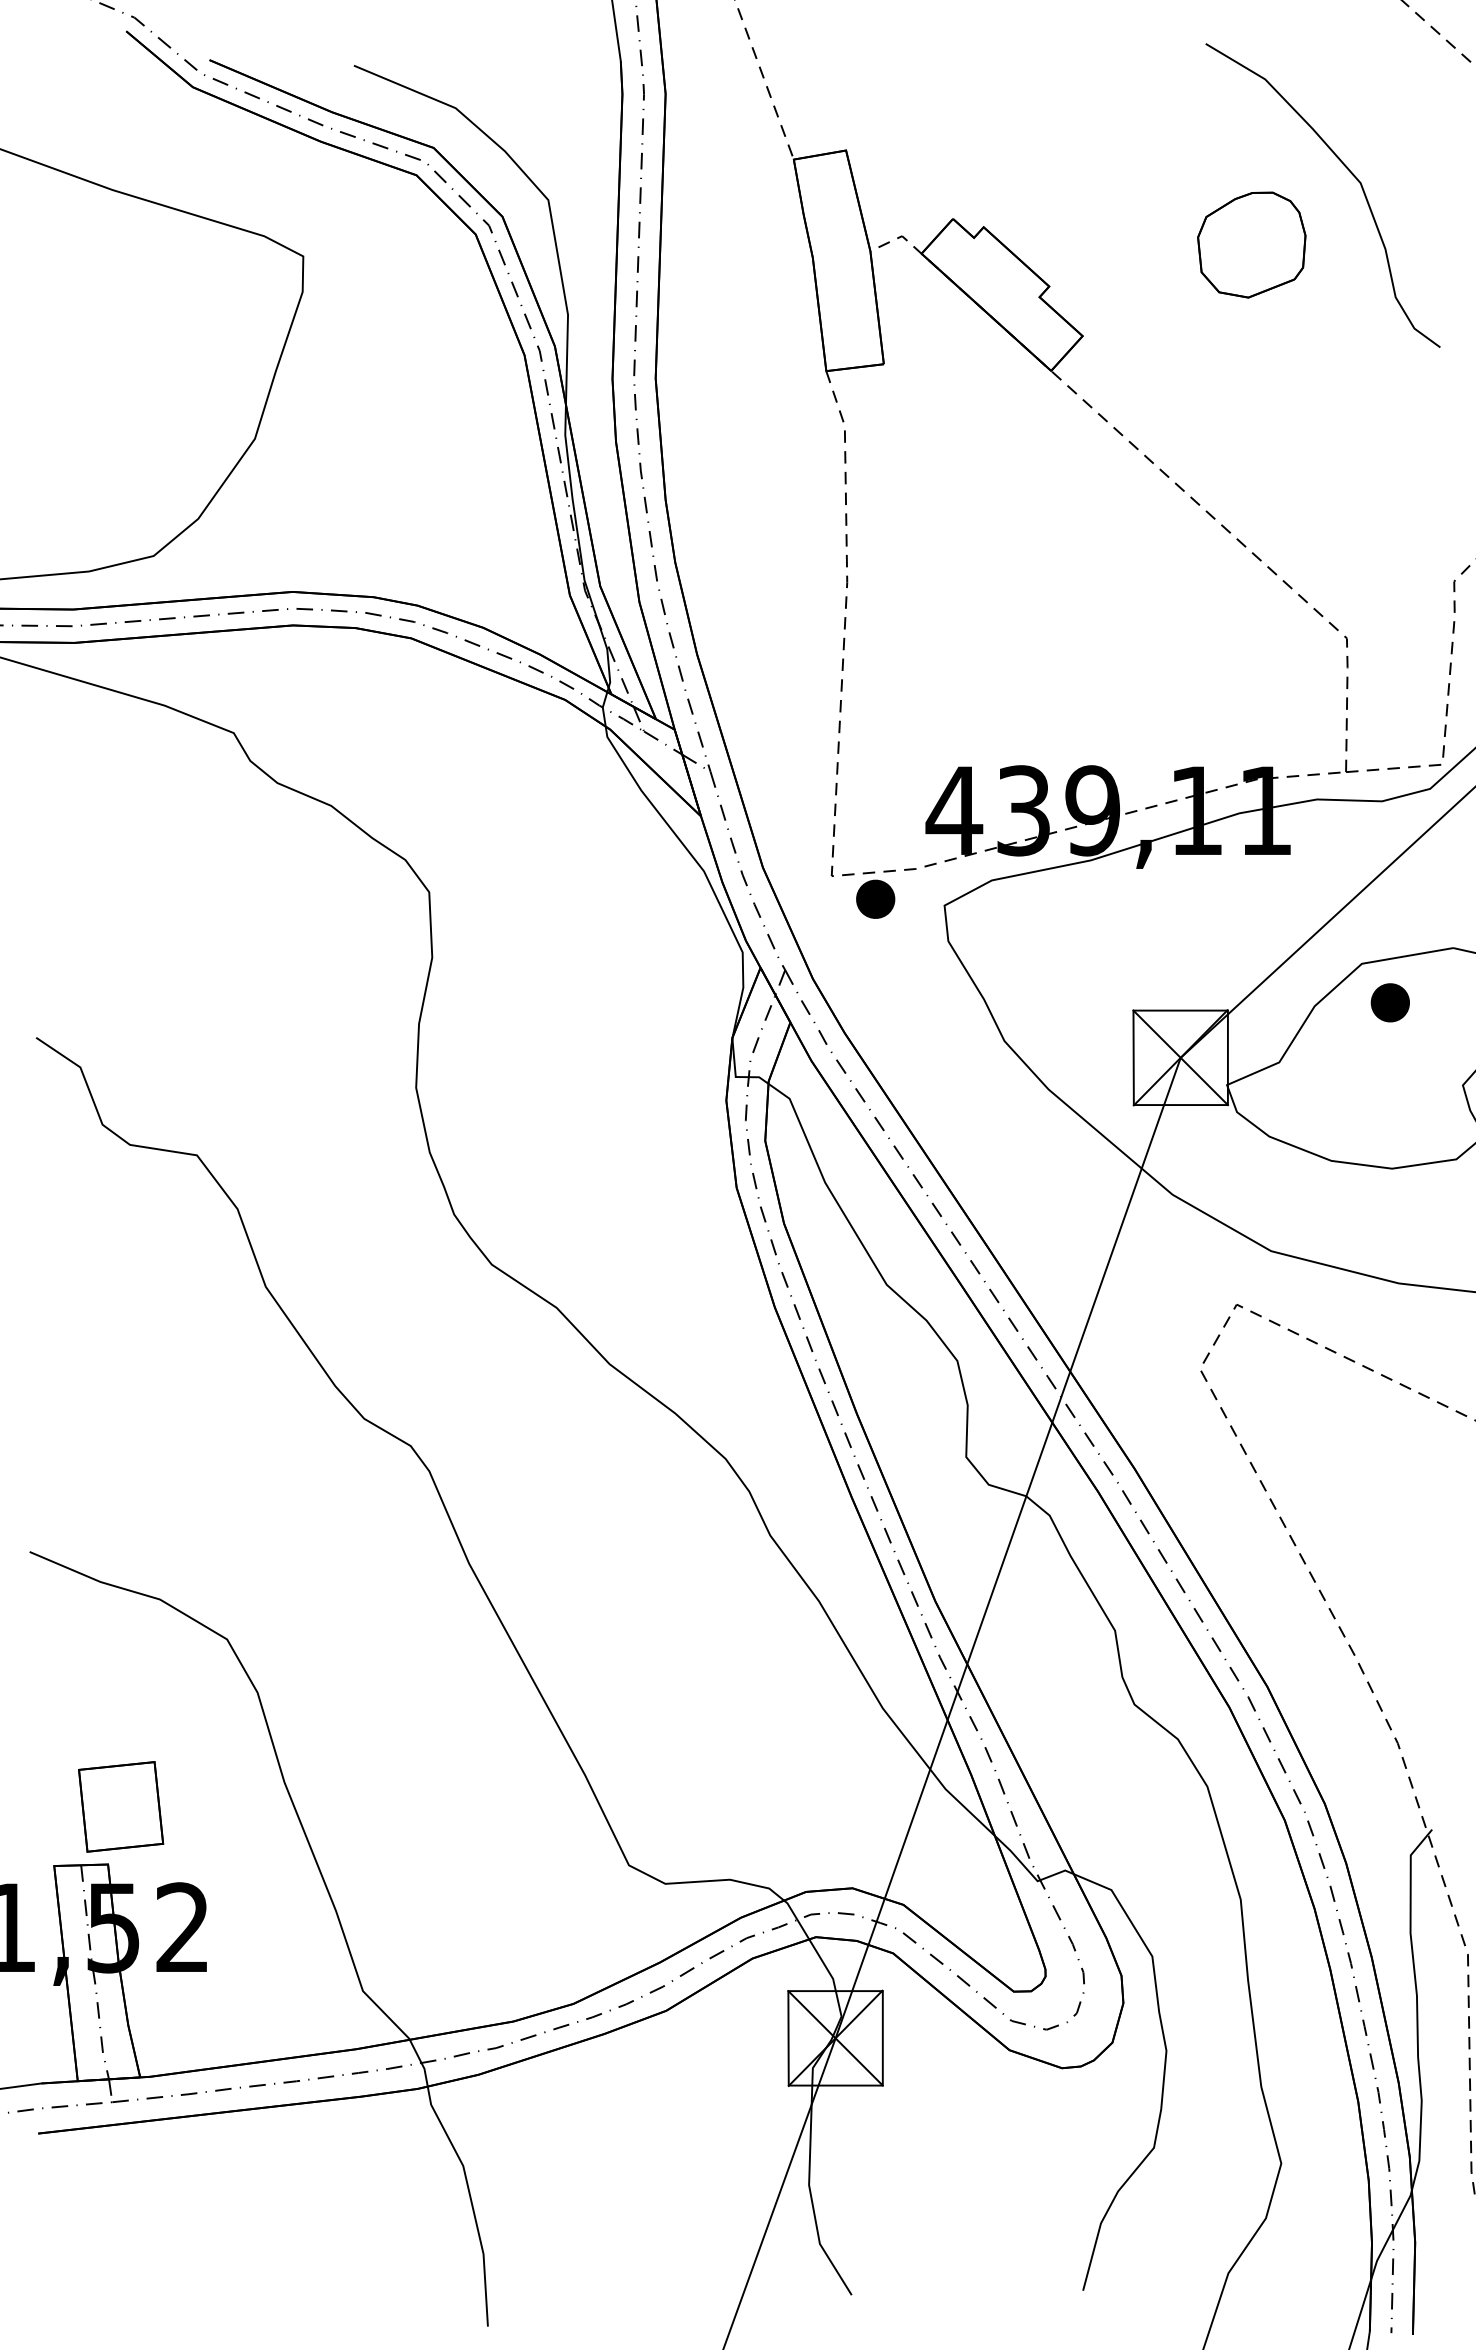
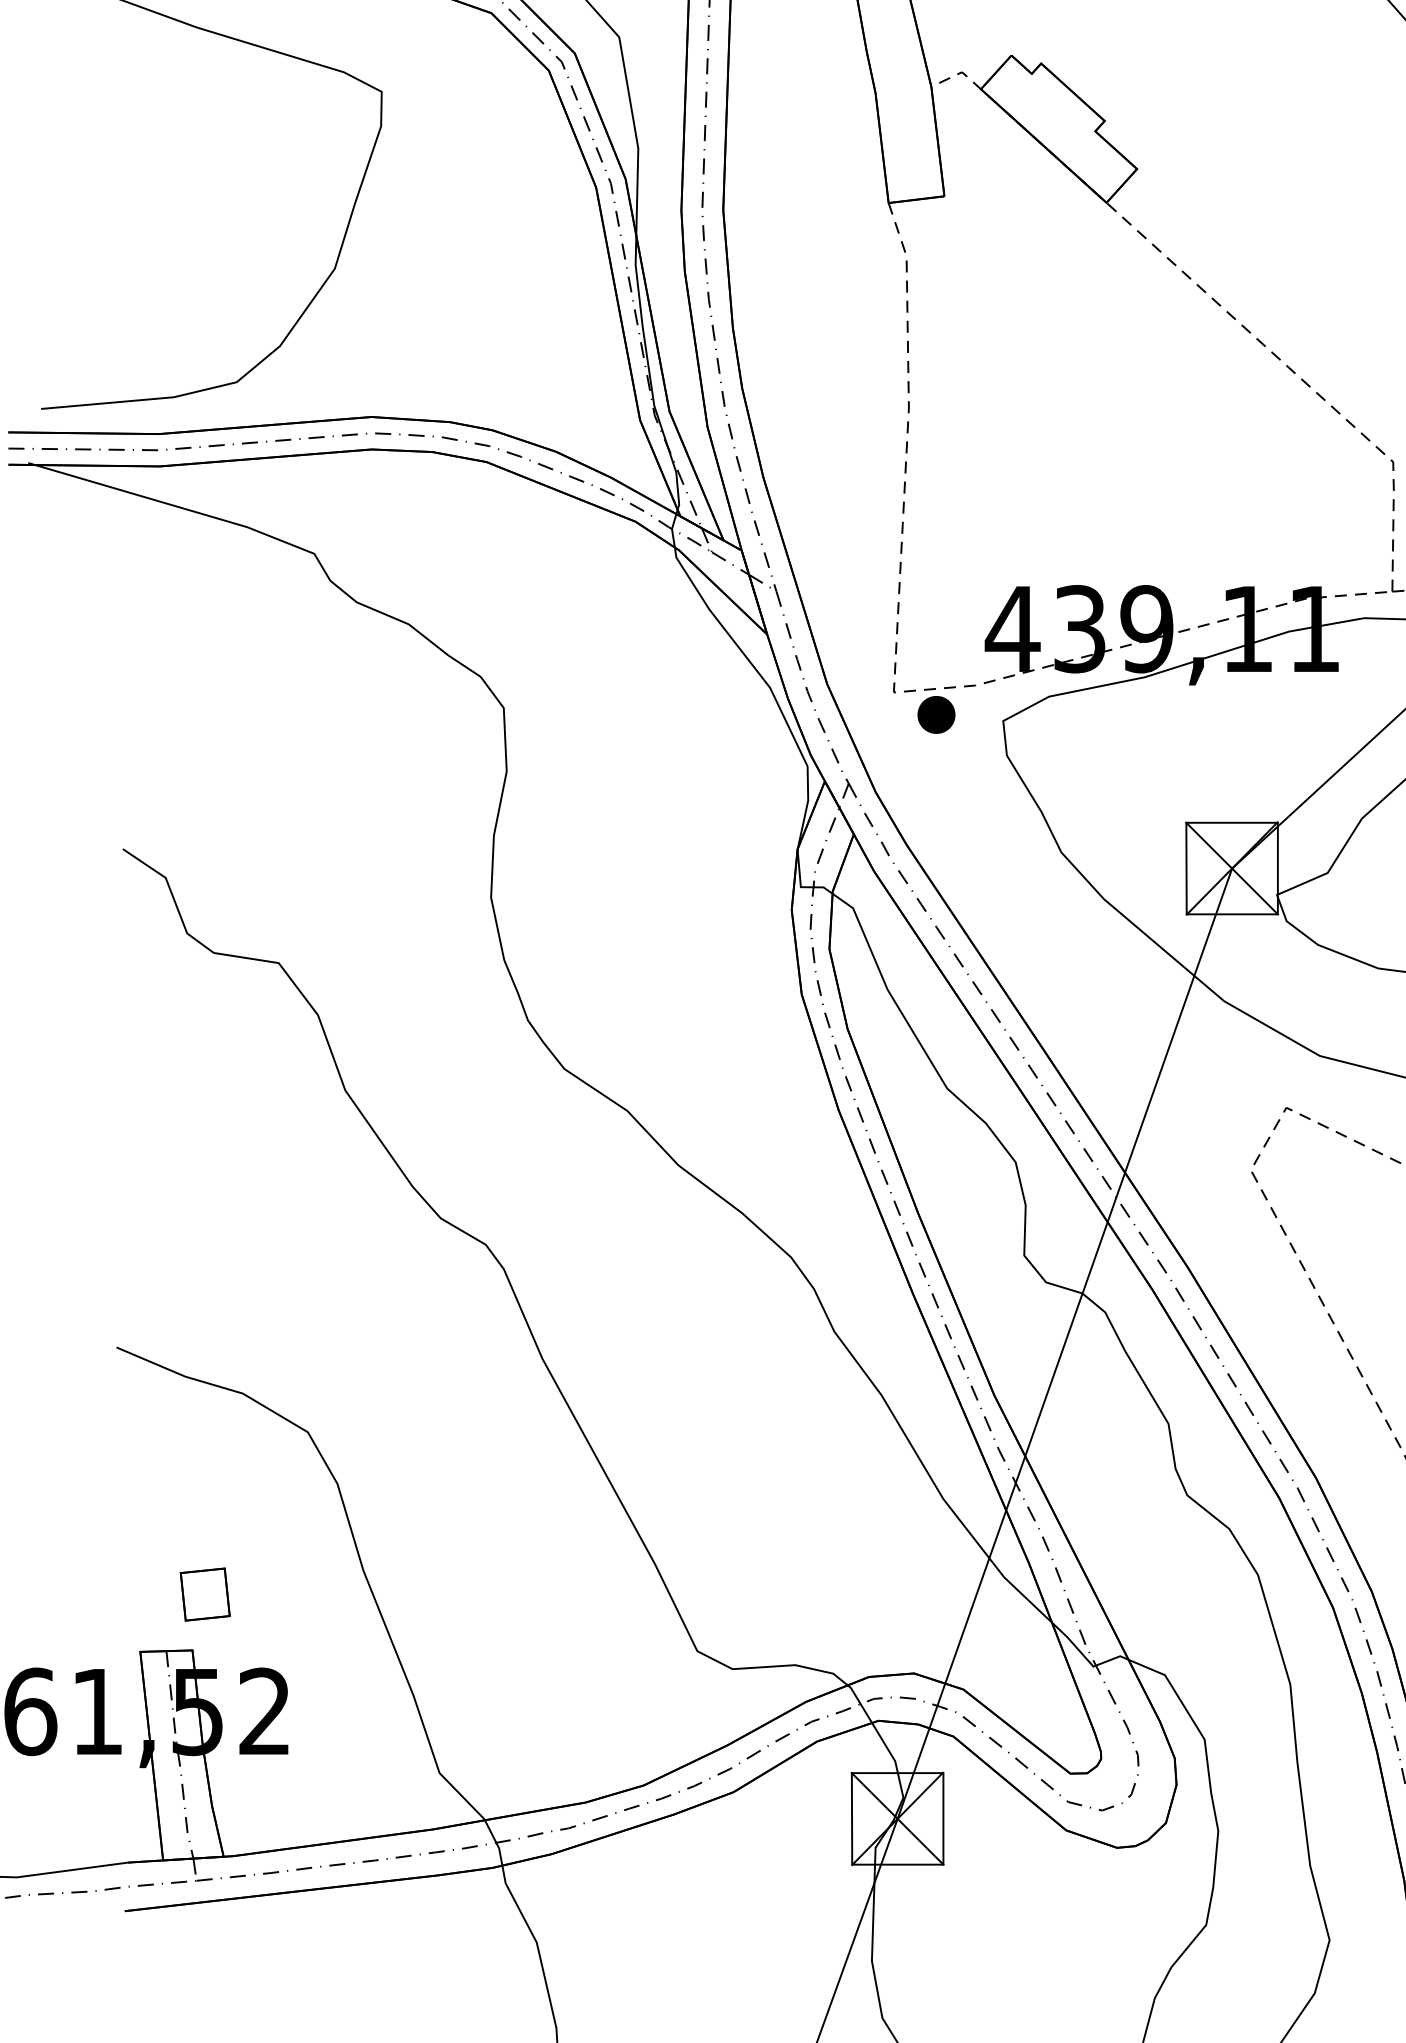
part: (1251, 244) -> (1300, 80), removed
part: (121, 1806) -> (205, 1594), size x0.6

